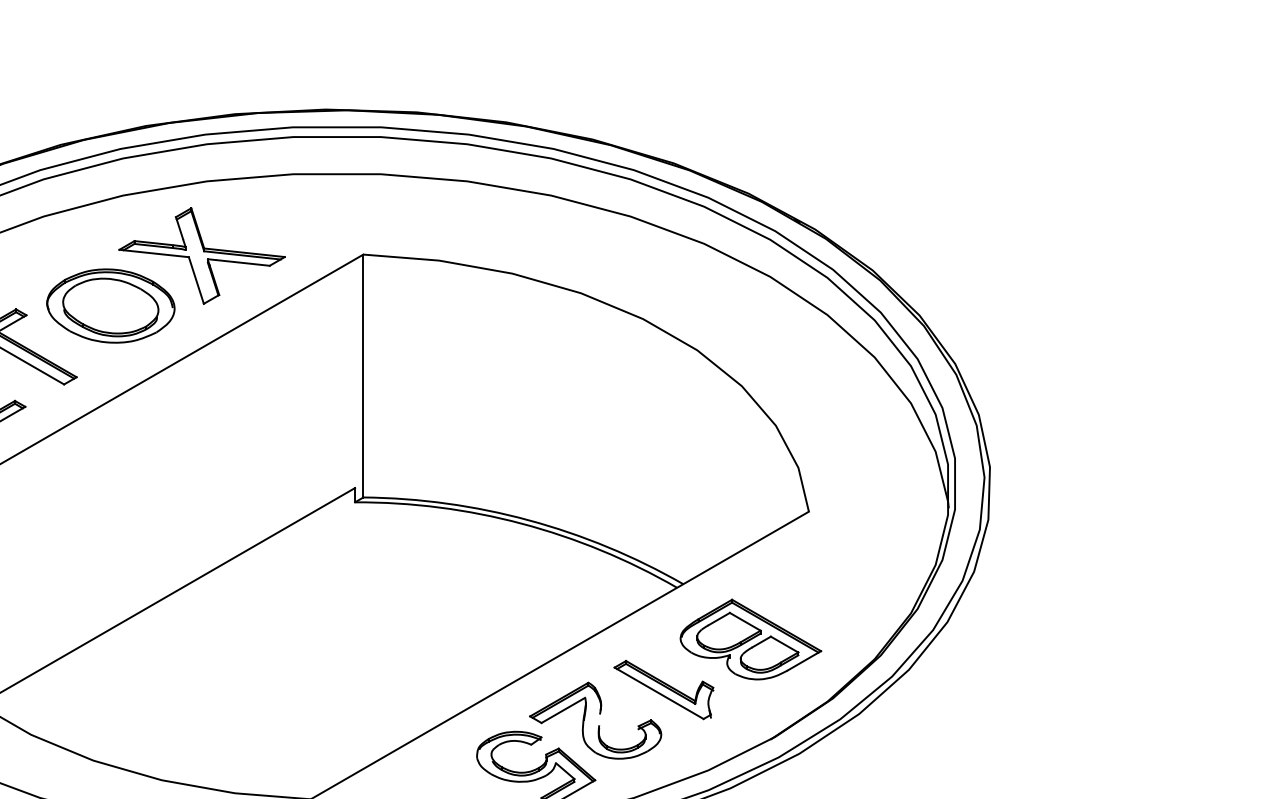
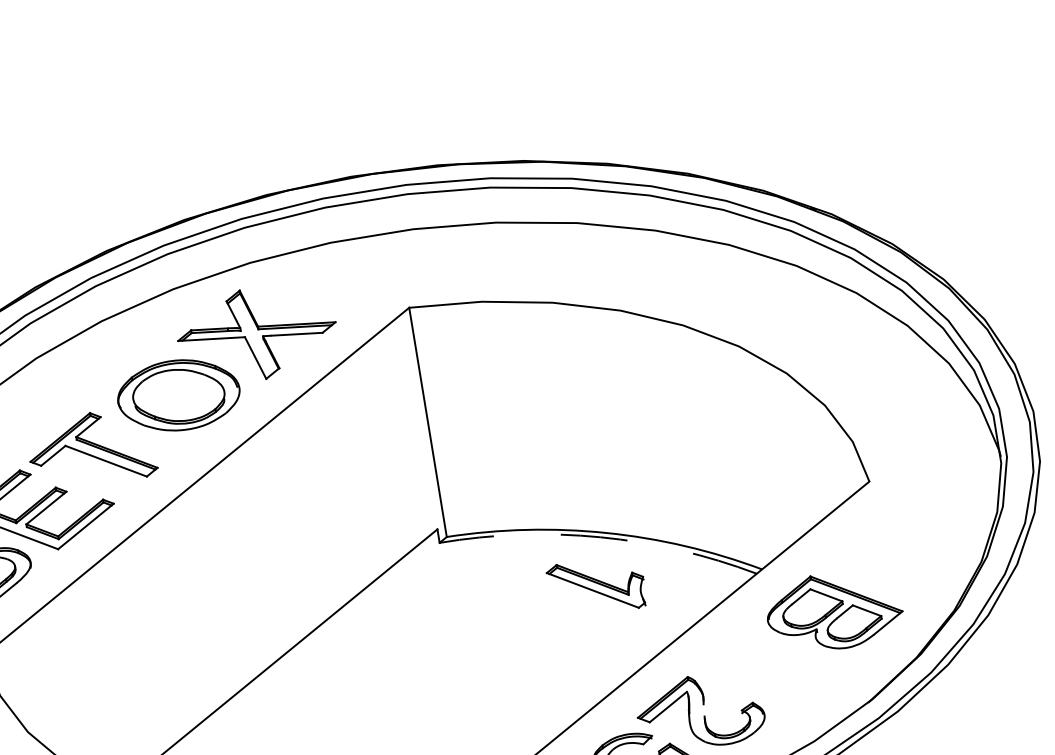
arc: (521, 523) -> (599, 537), solid -> dashed
part: (663, 690) -> (596, 587), moved

